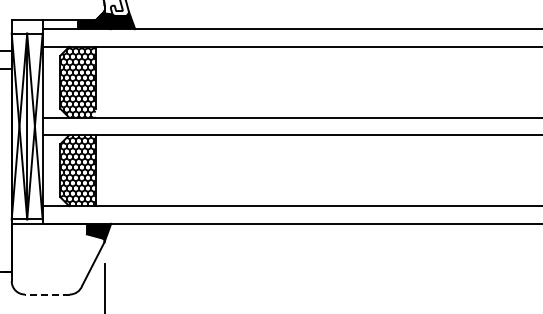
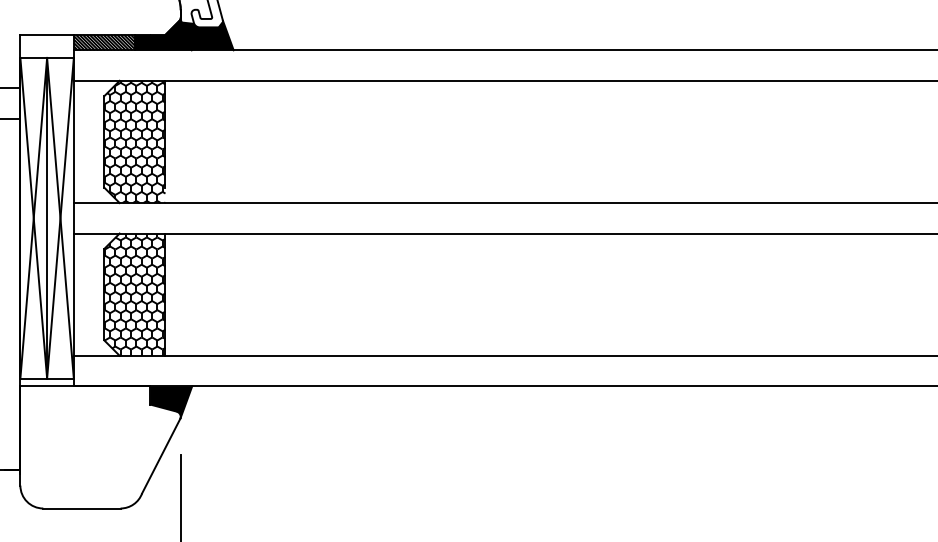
hatch: (60, 24) -> (104, 42), added
line: (46, 294) -> (80, 508), dashed -> solid

